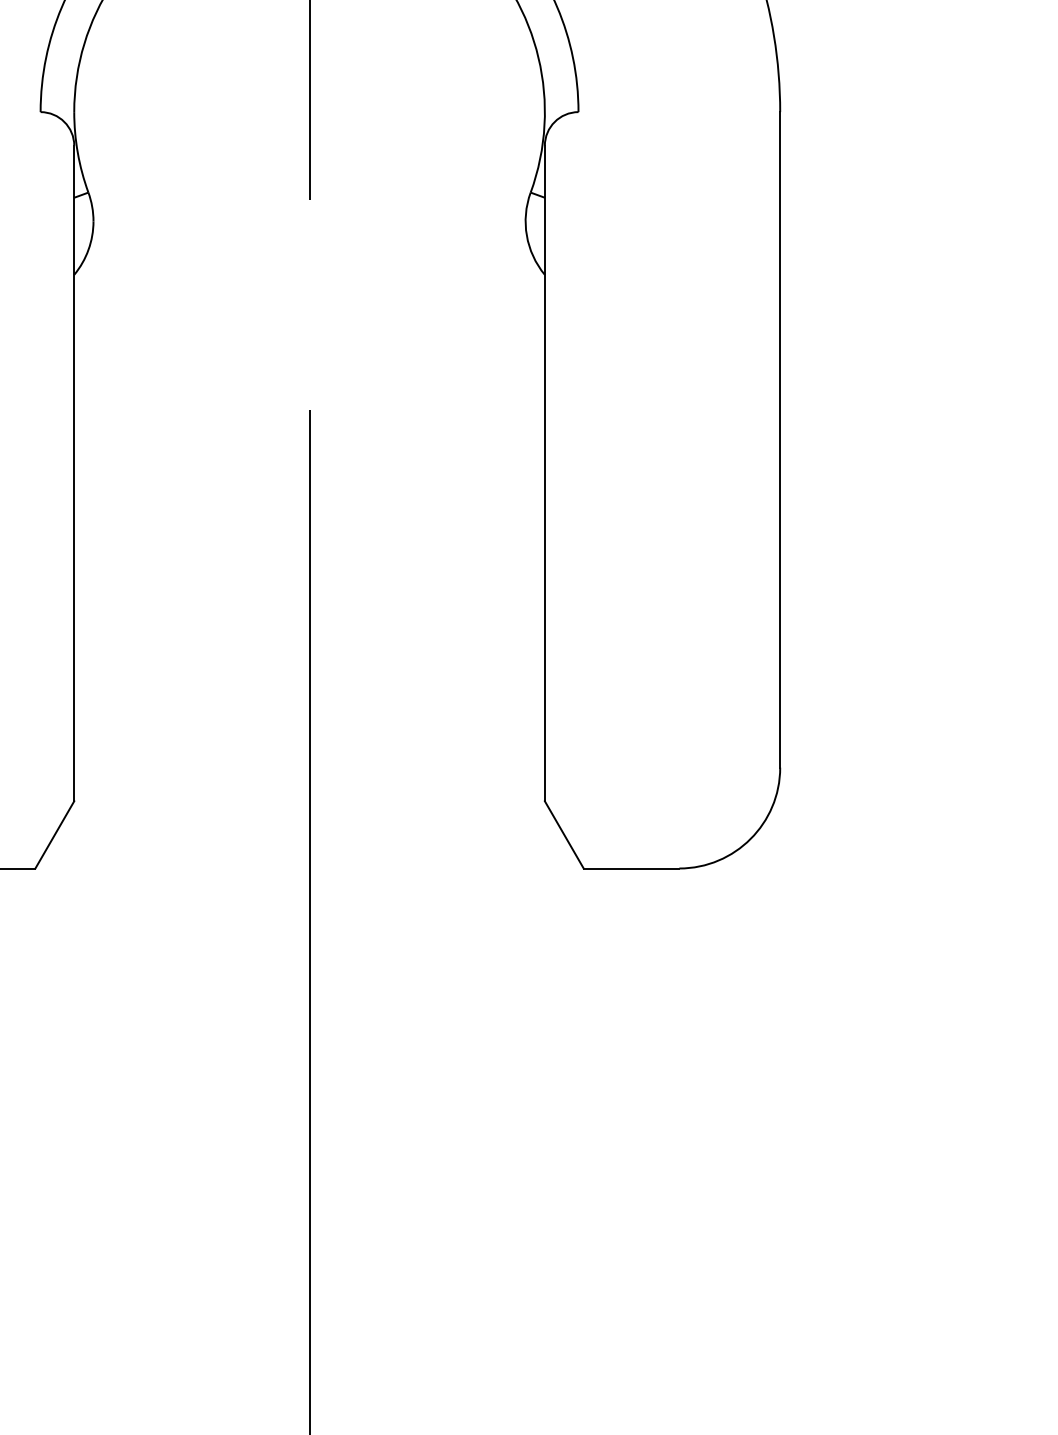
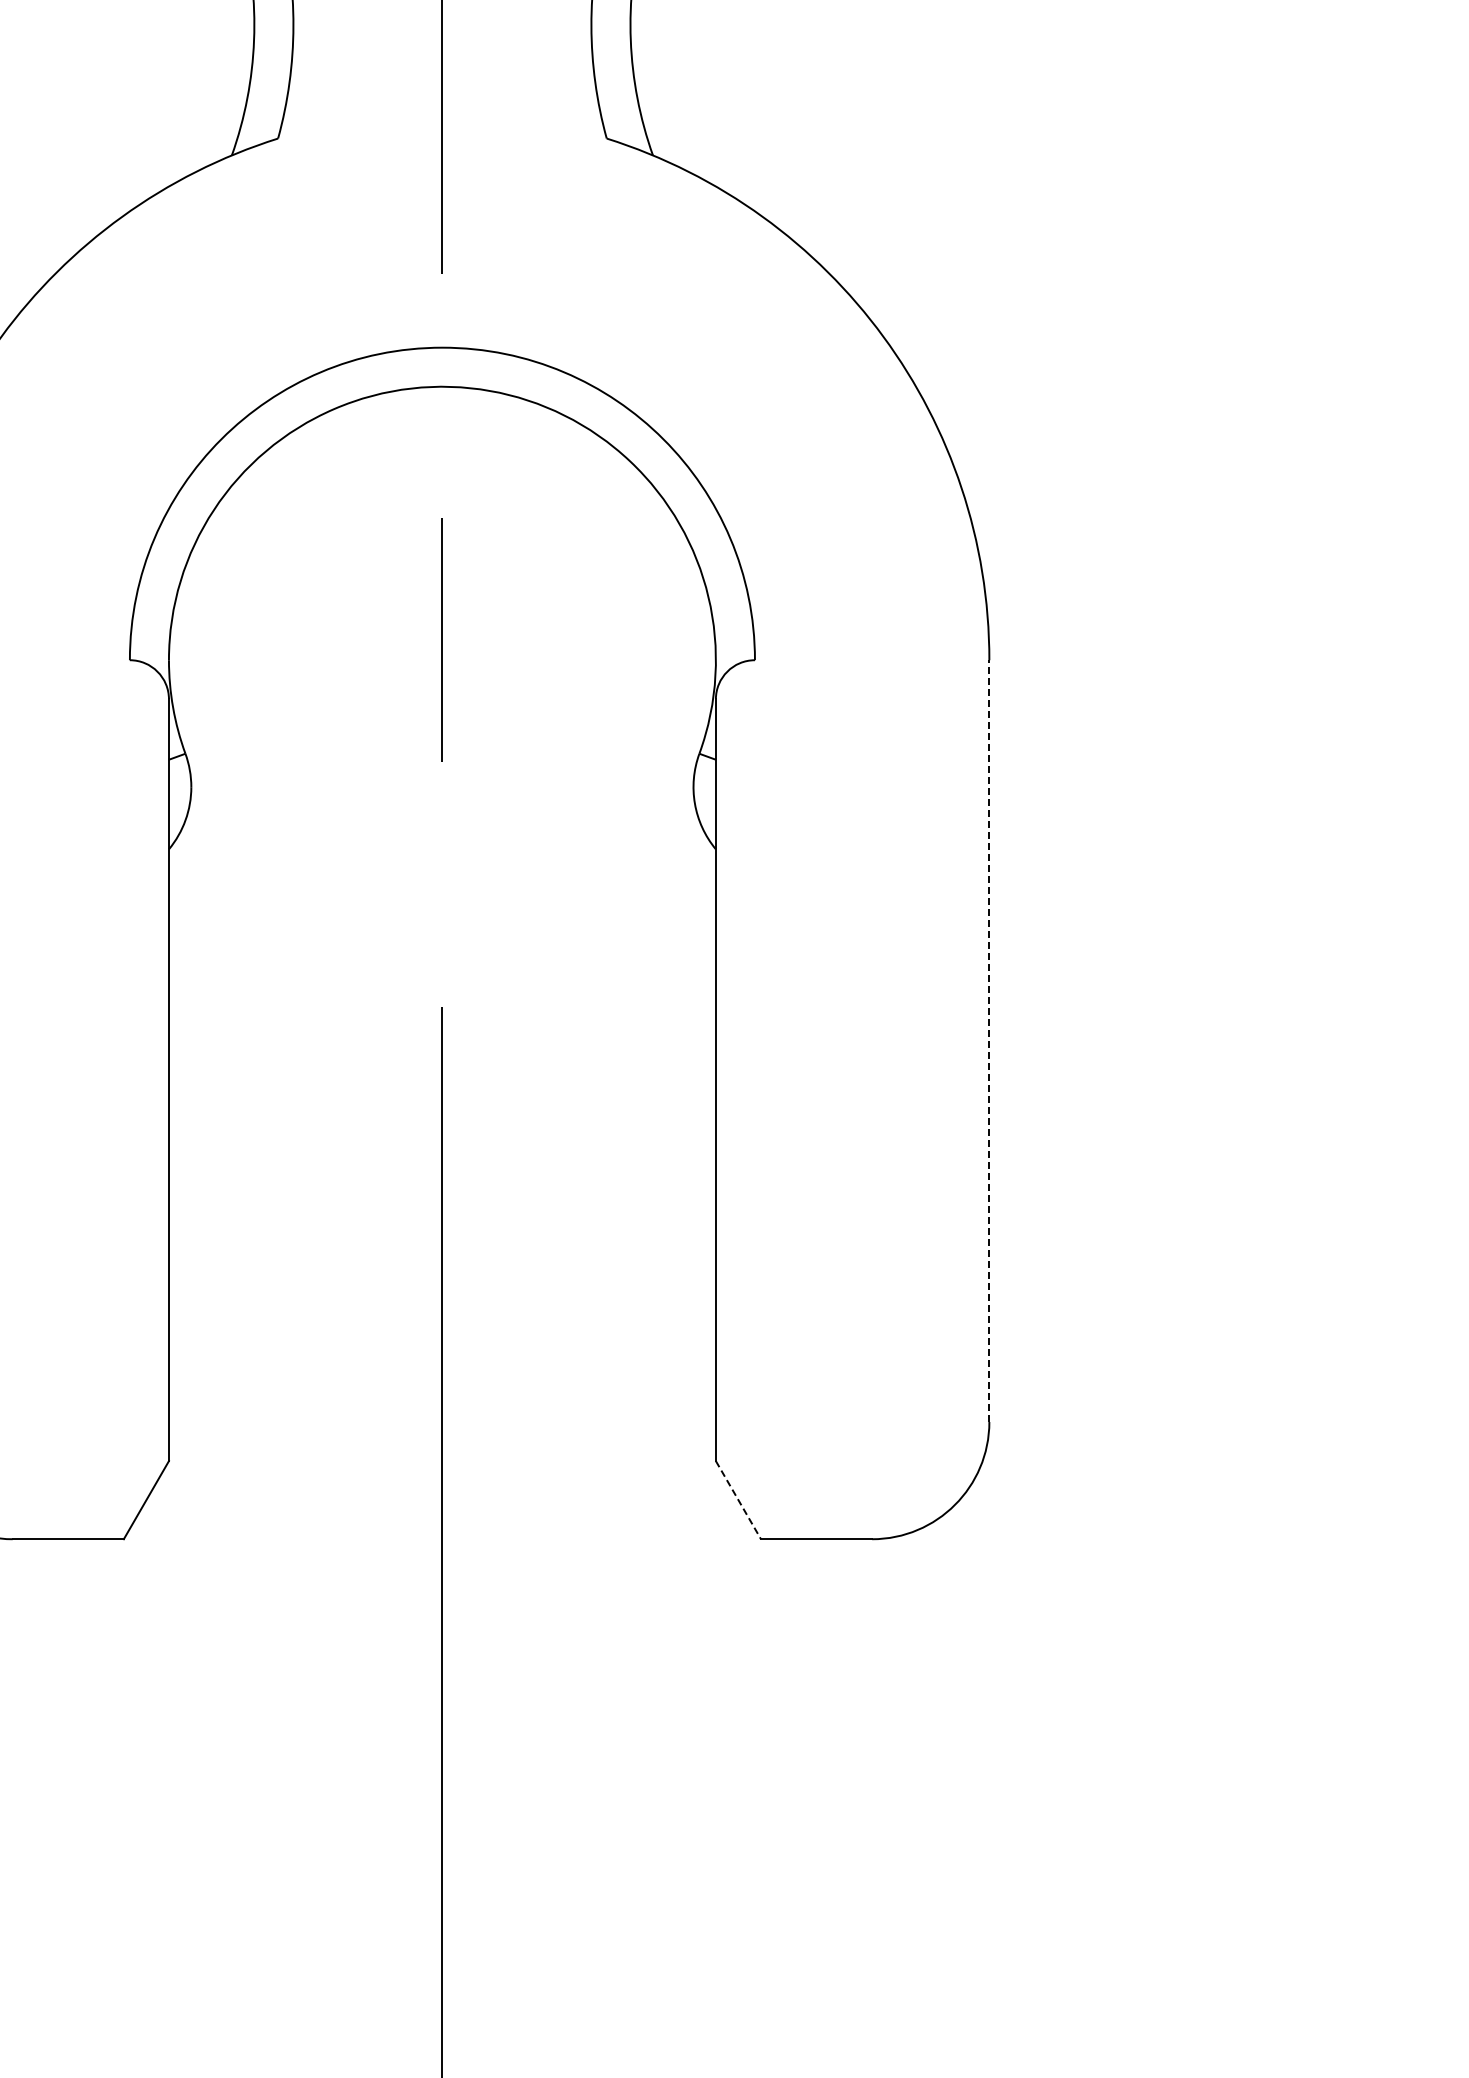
line: (780, 440) -> (989, 1041), solid -> dashed
line: (564, 835) -> (738, 1500), solid -> dashed

